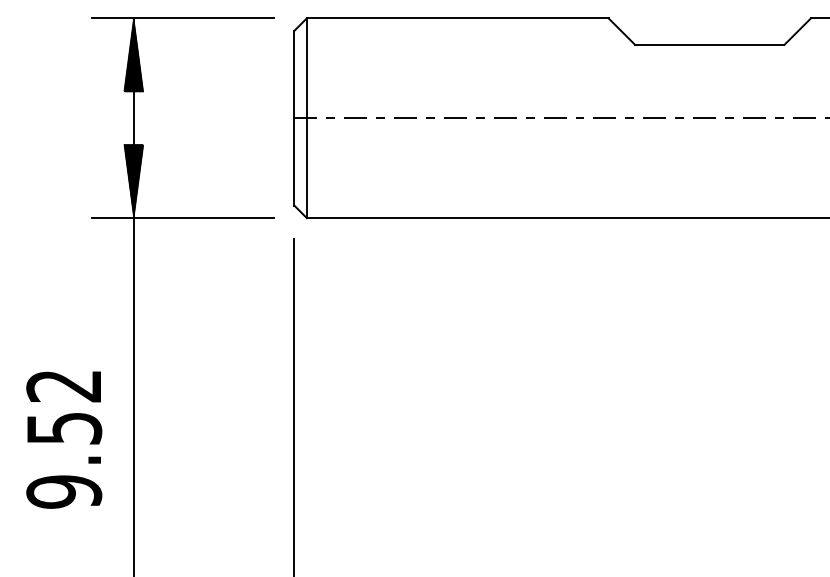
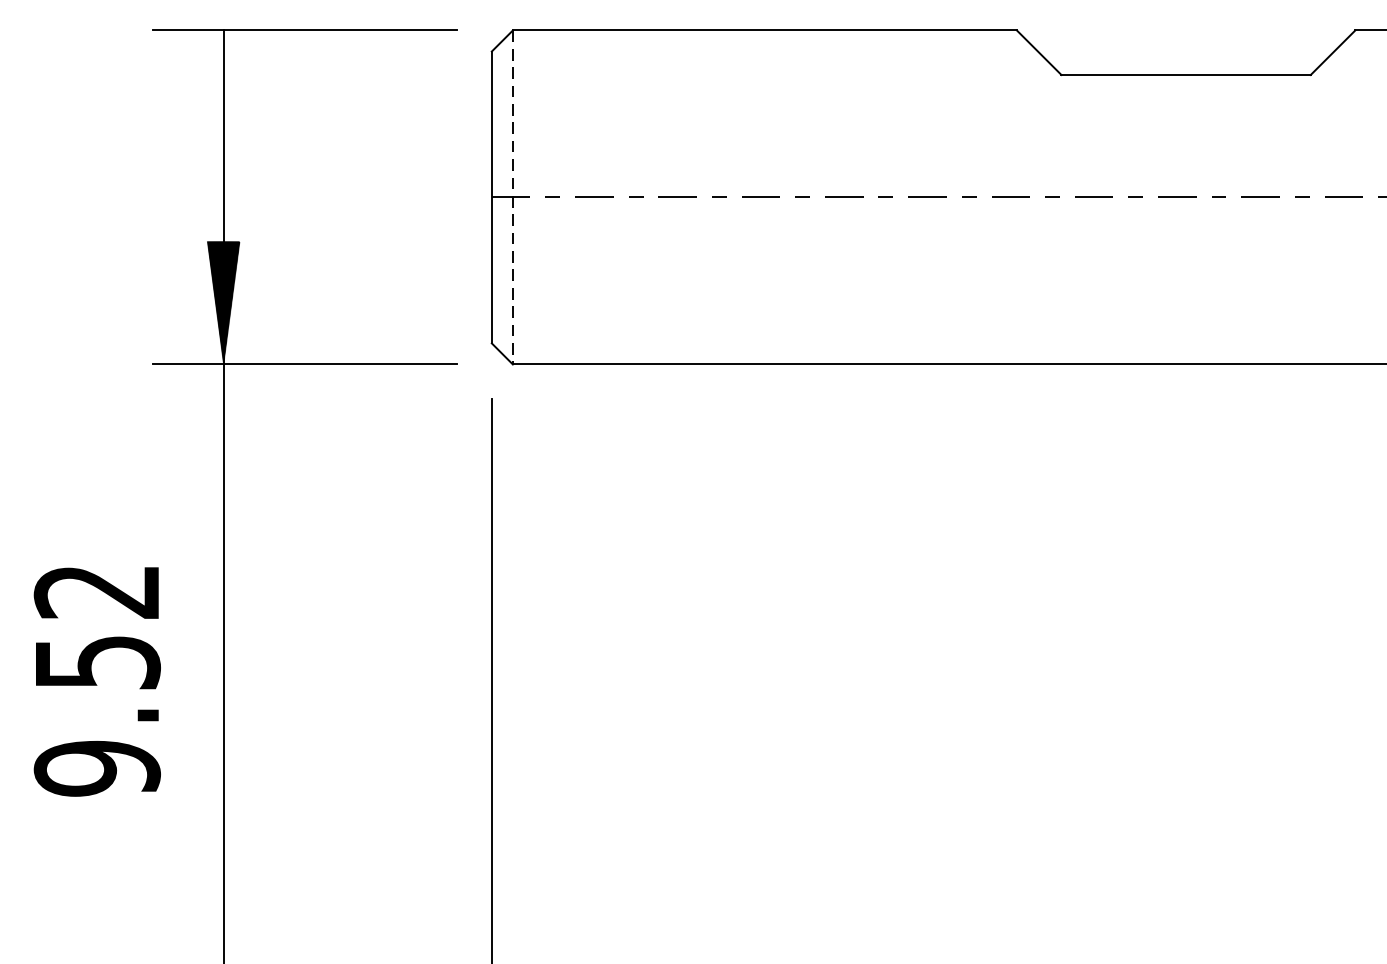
hatch: (133, 54) -> (223, 90), removed
line: (306, 118) -> (512, 197), solid -> dashed
text: (64, 439) -> (97, 680), moved

